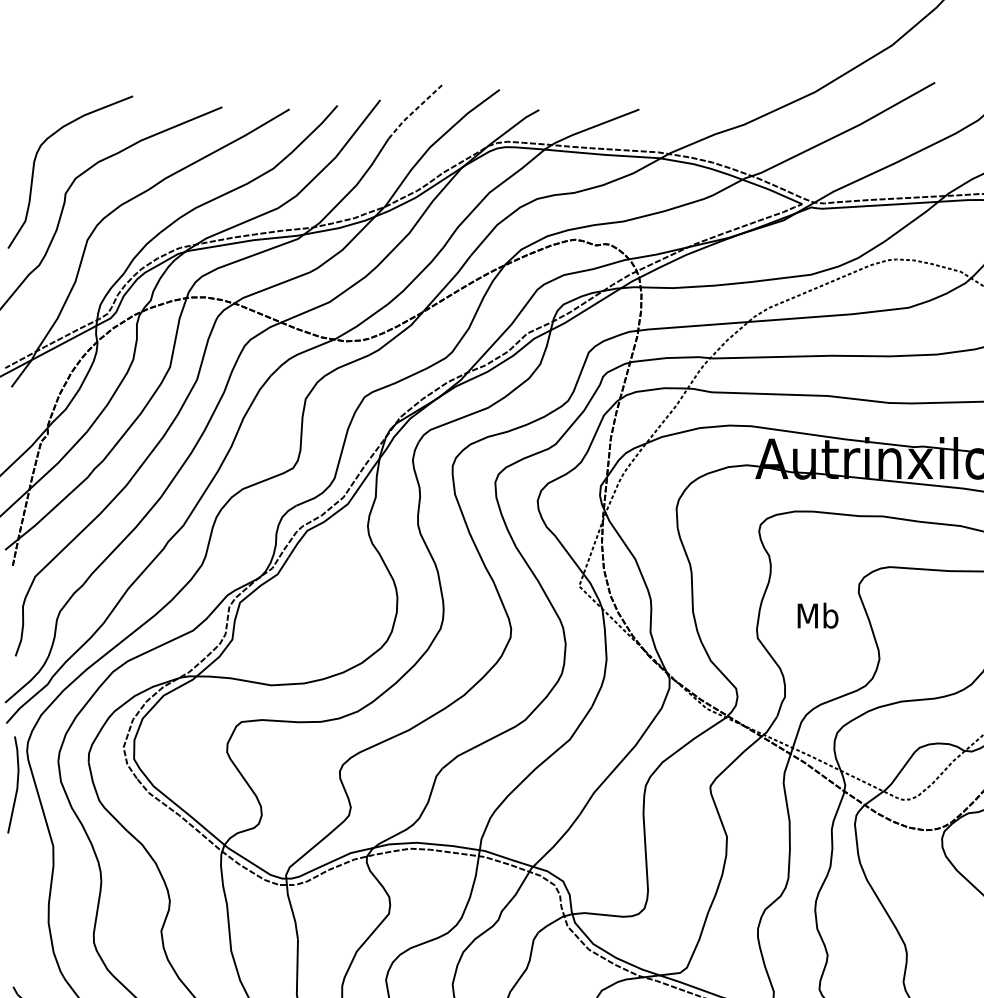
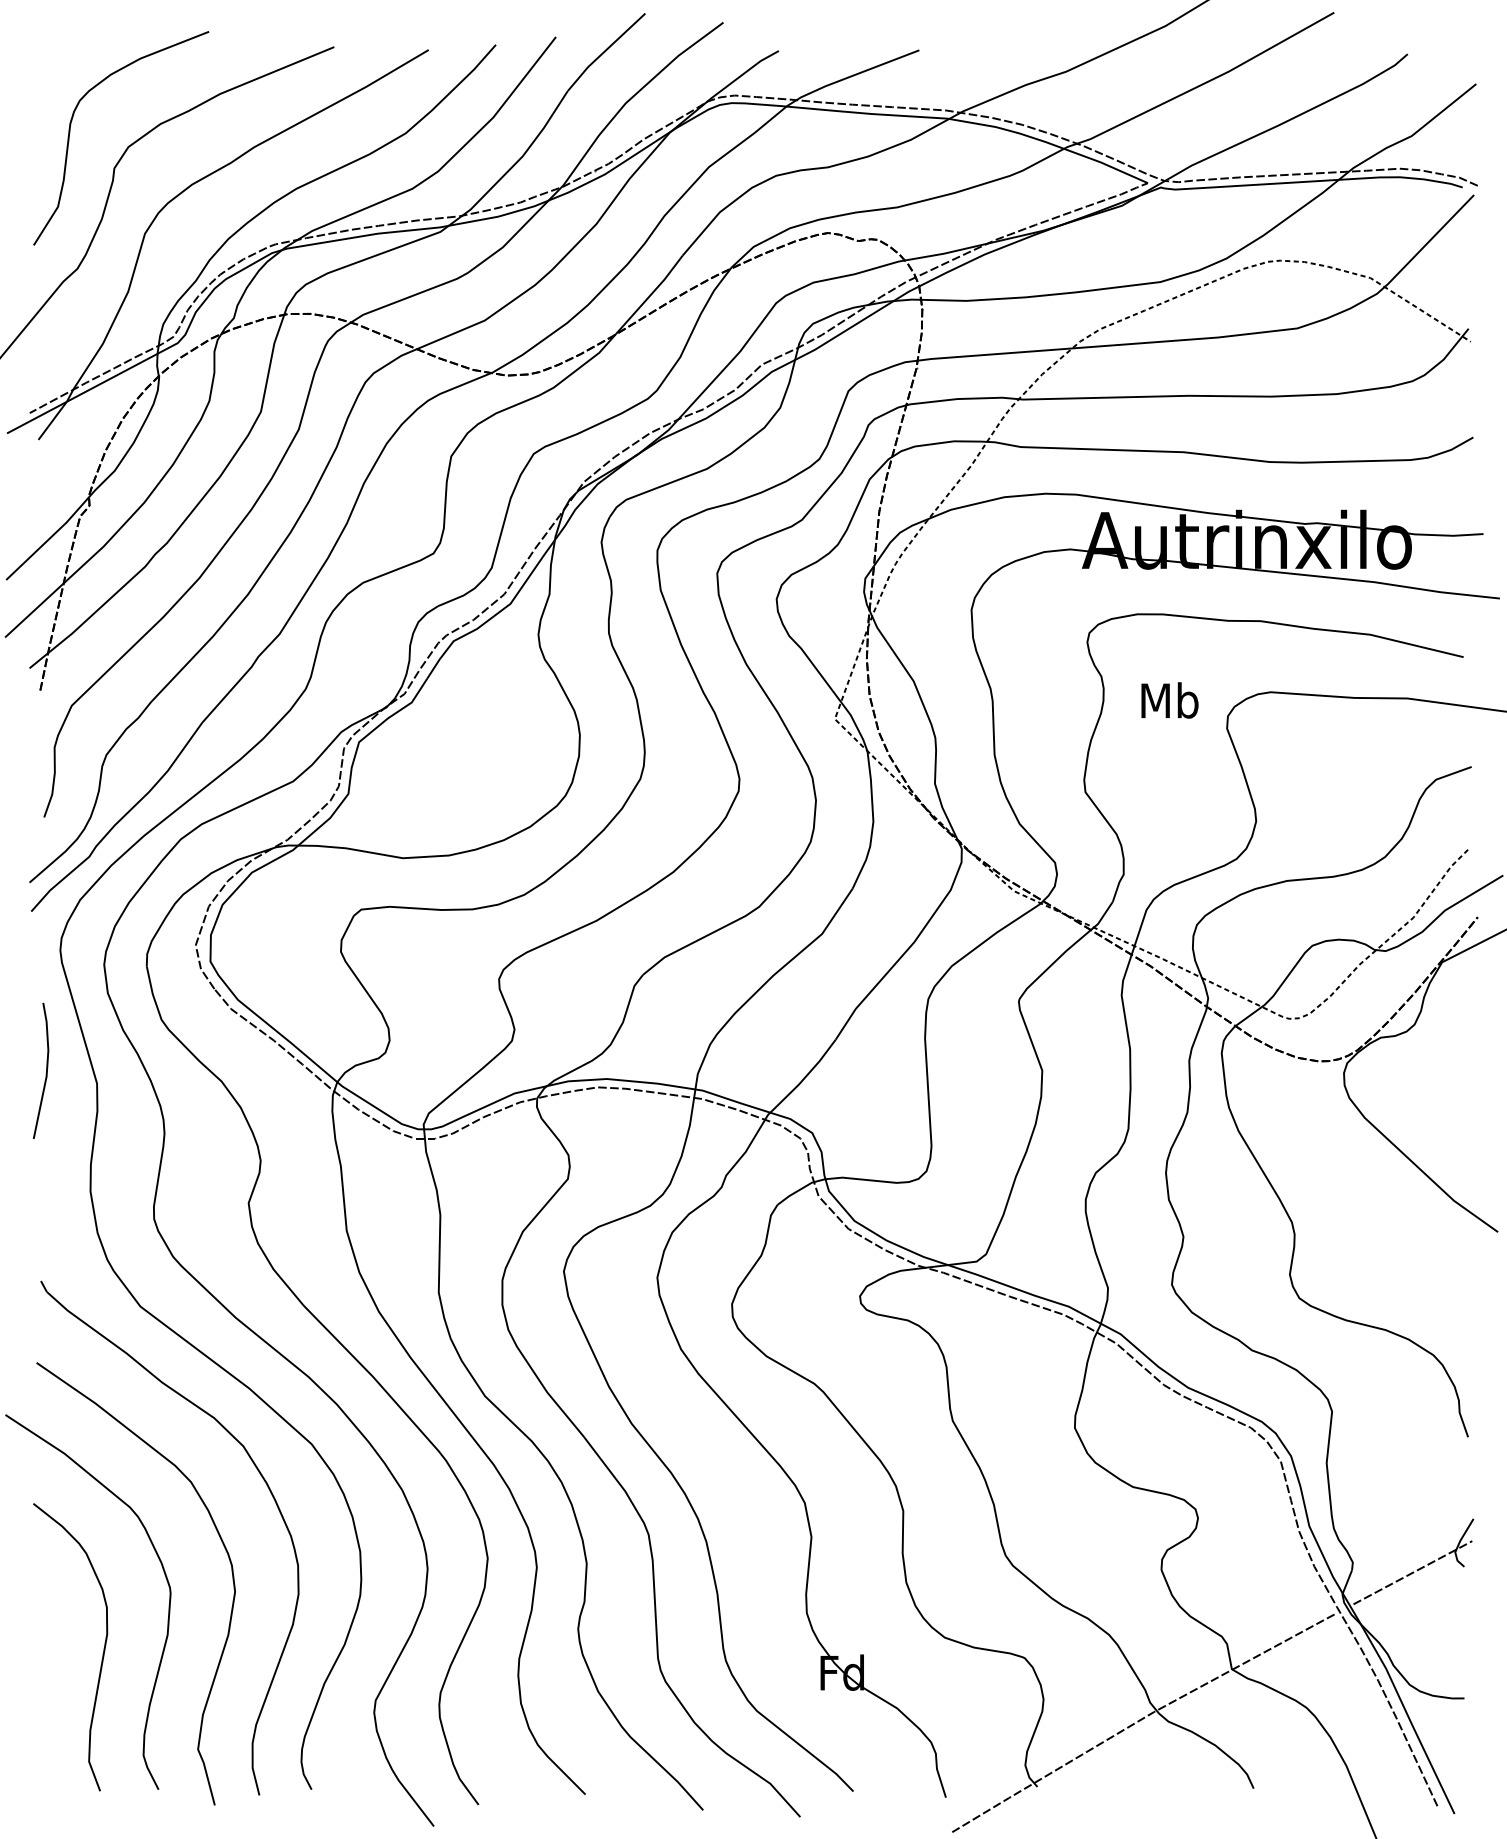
line: (414, 110) -> (604, 51), dashed -> solid
text: (817, 615) -> (1169, 700), moved
line: (17, 784) -> (46, 1070), moved

